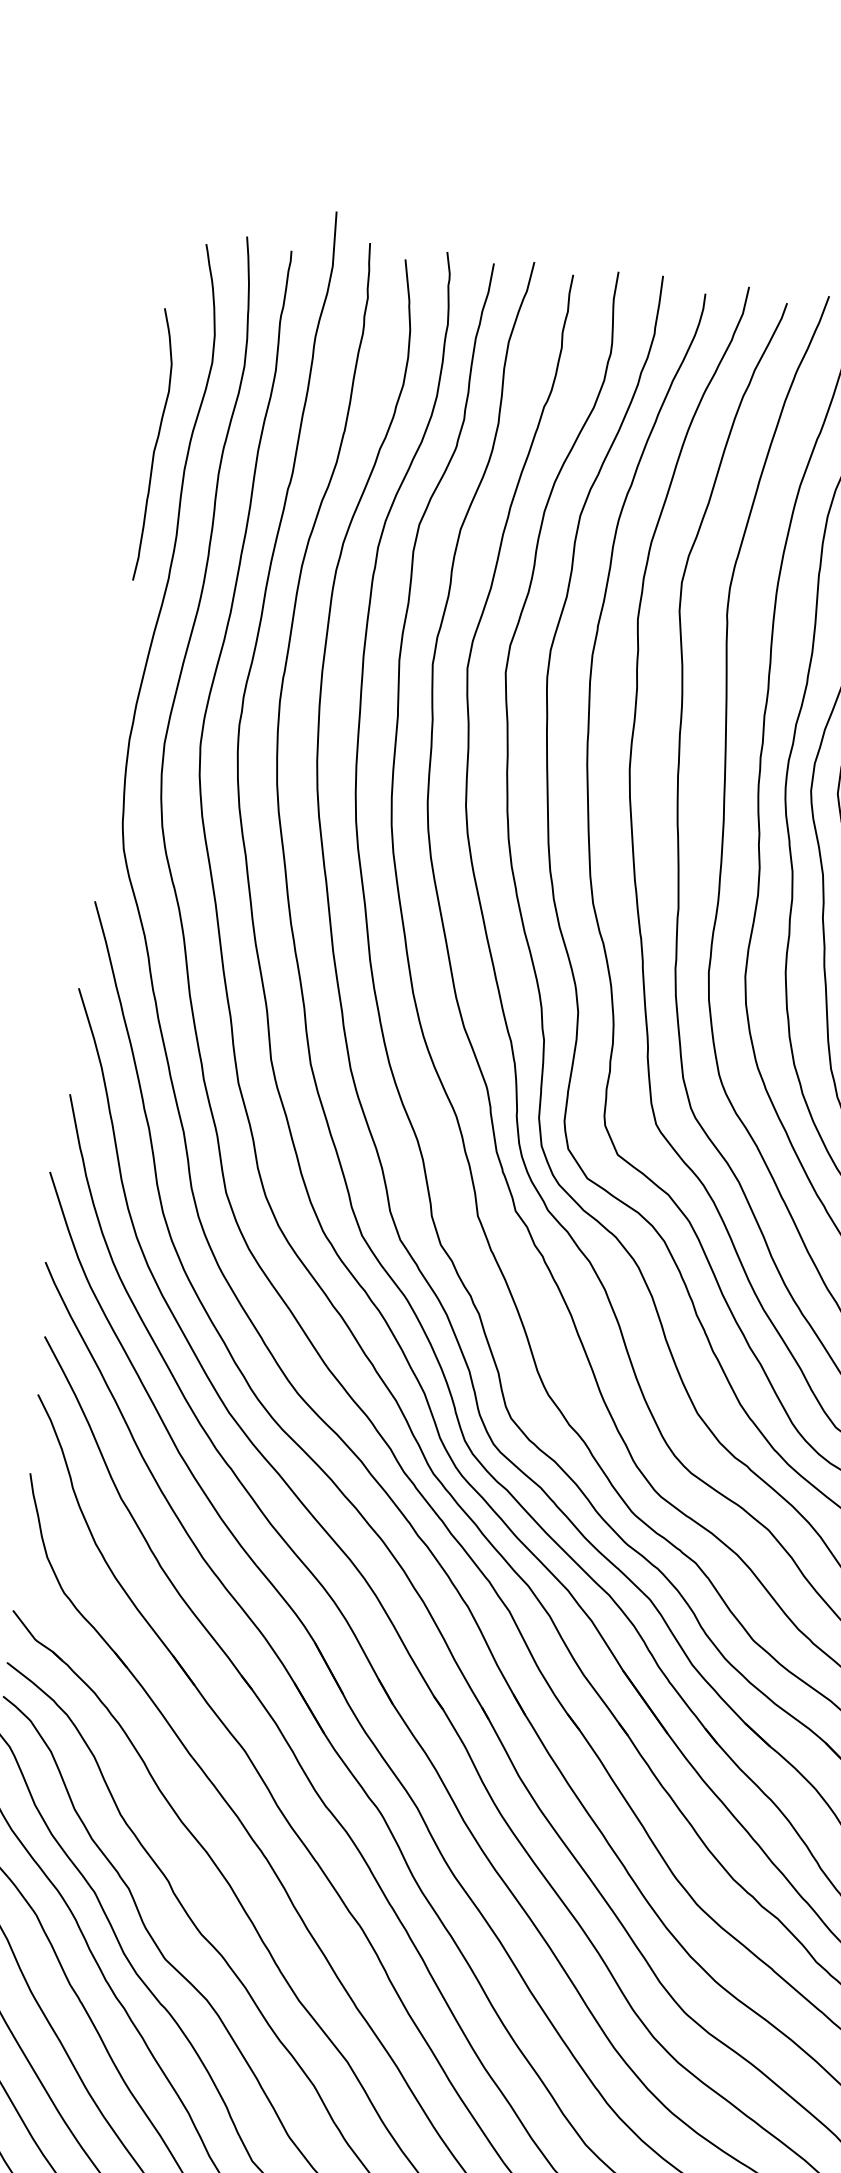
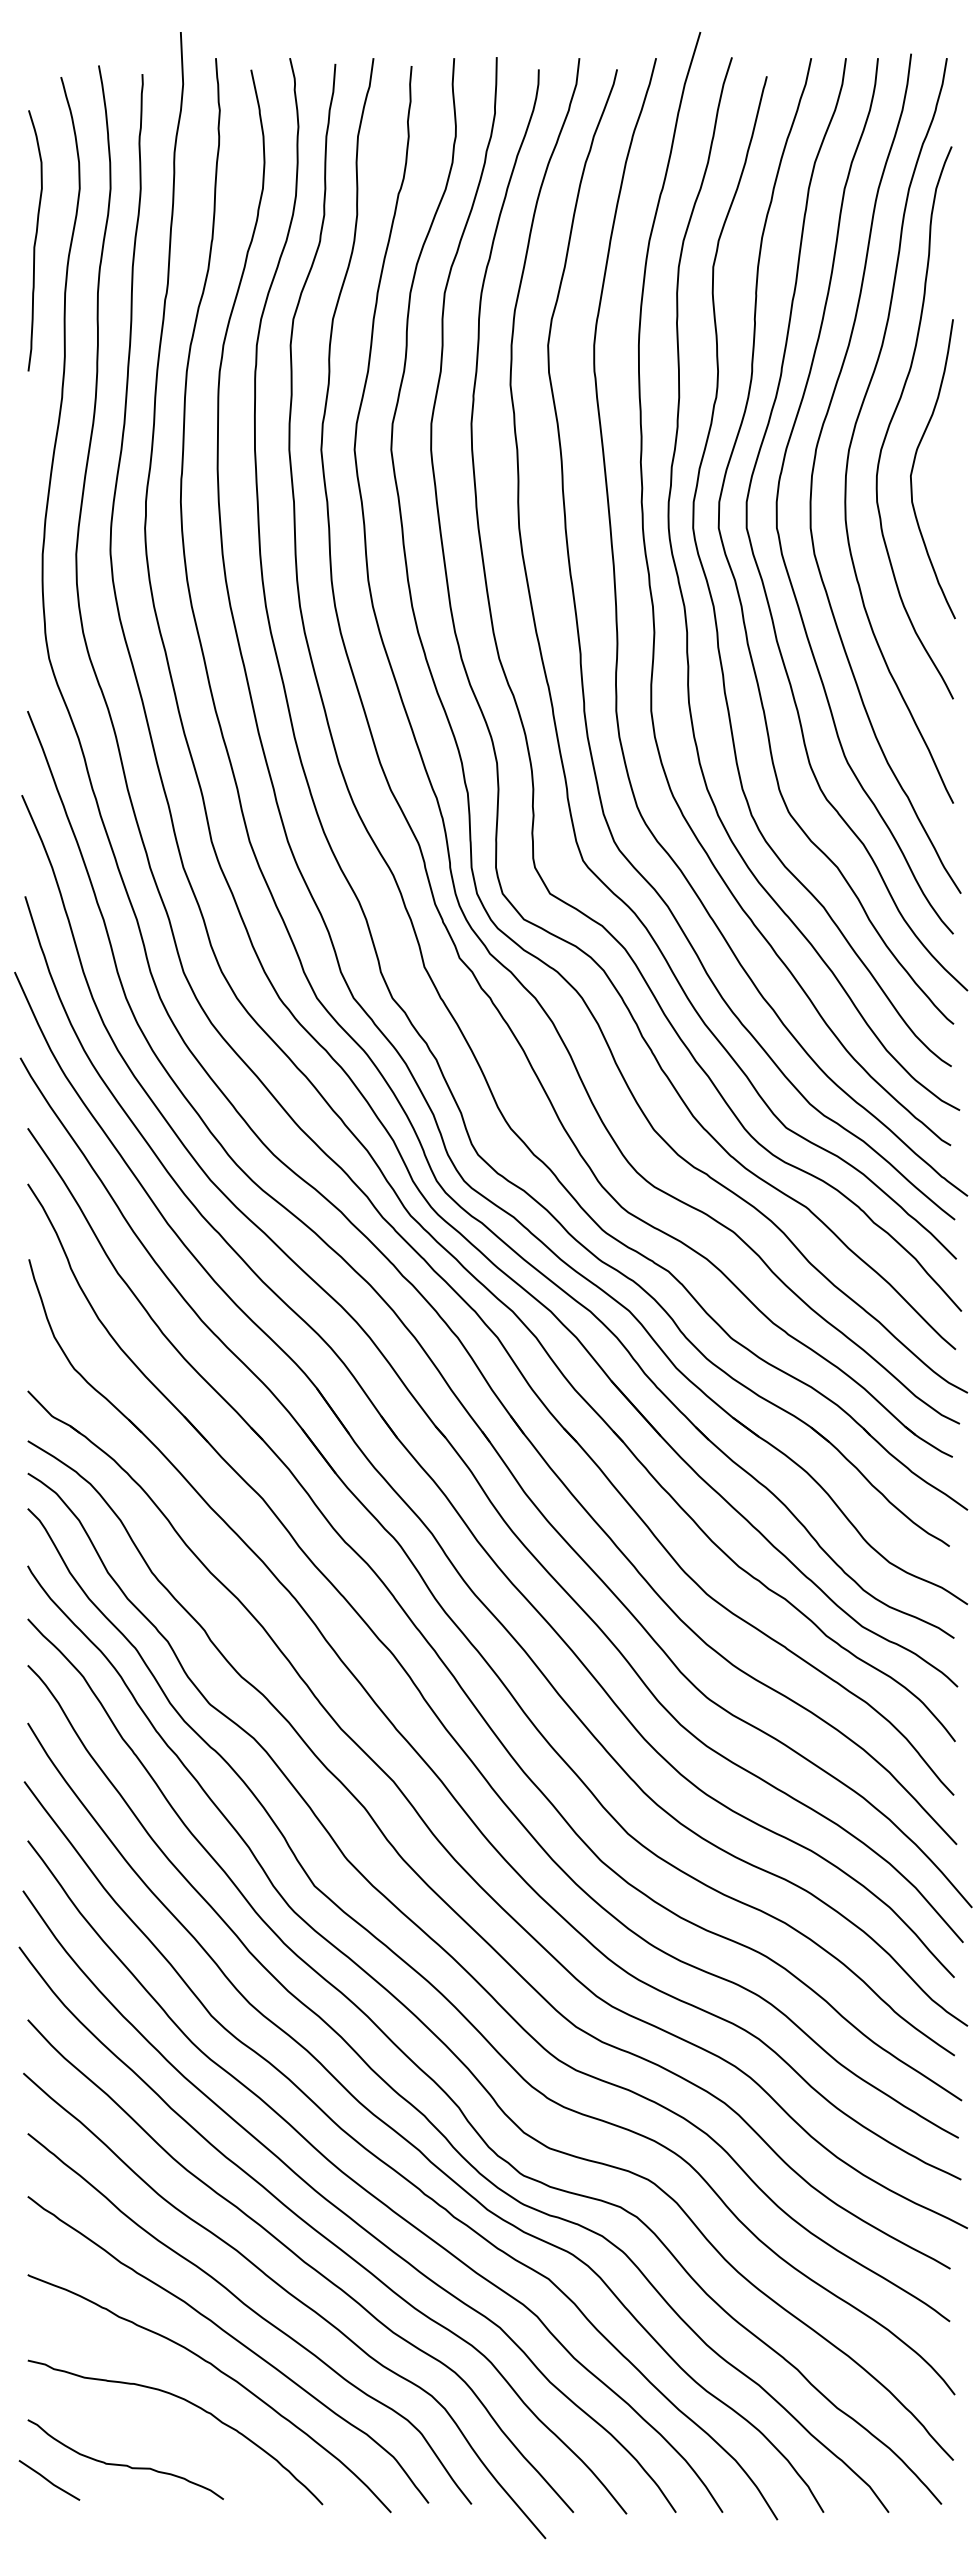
curve: (154, 444) -> (34, 240), moved

